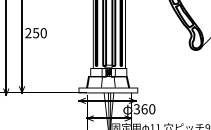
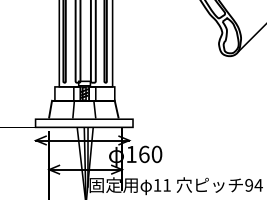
text: (136, 109) -> (130, 154), 360 -> 160

